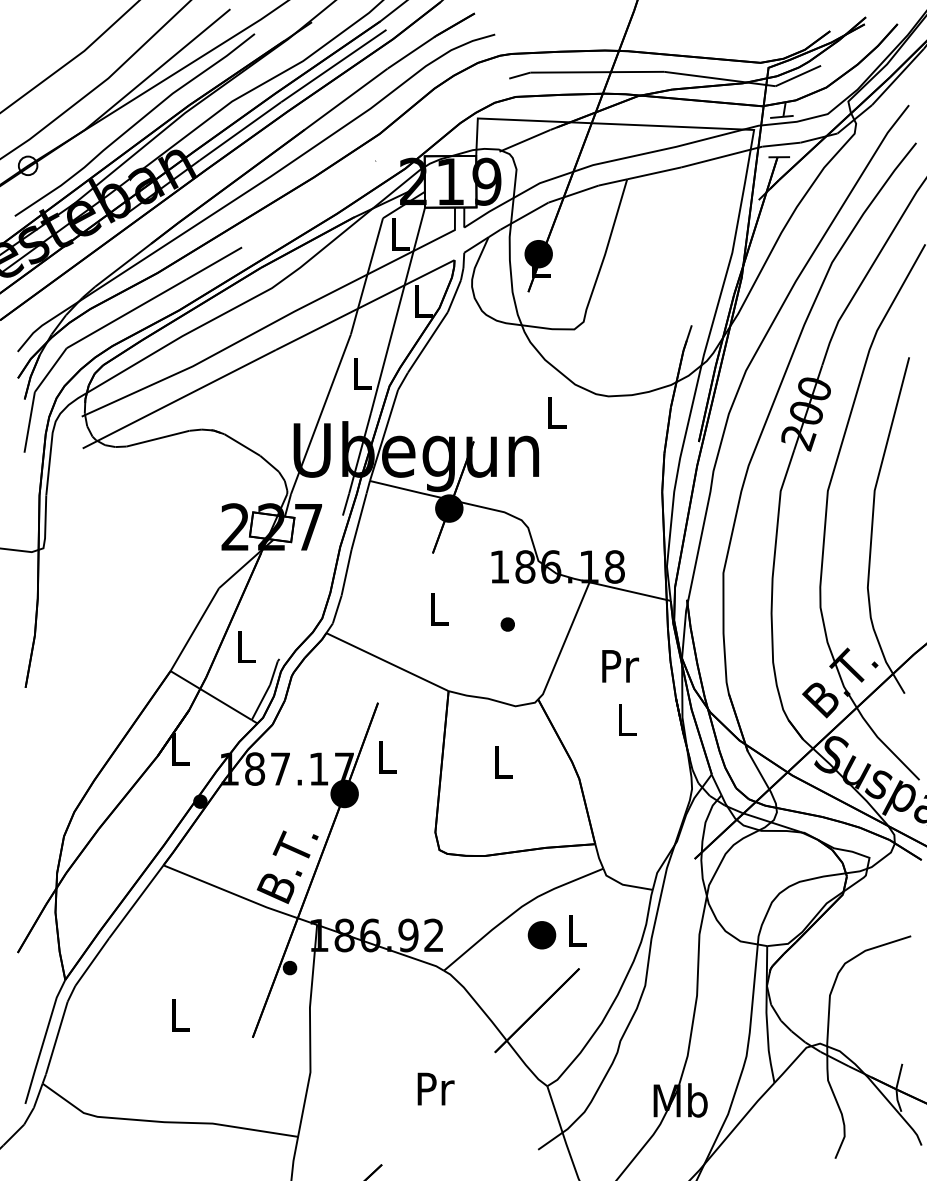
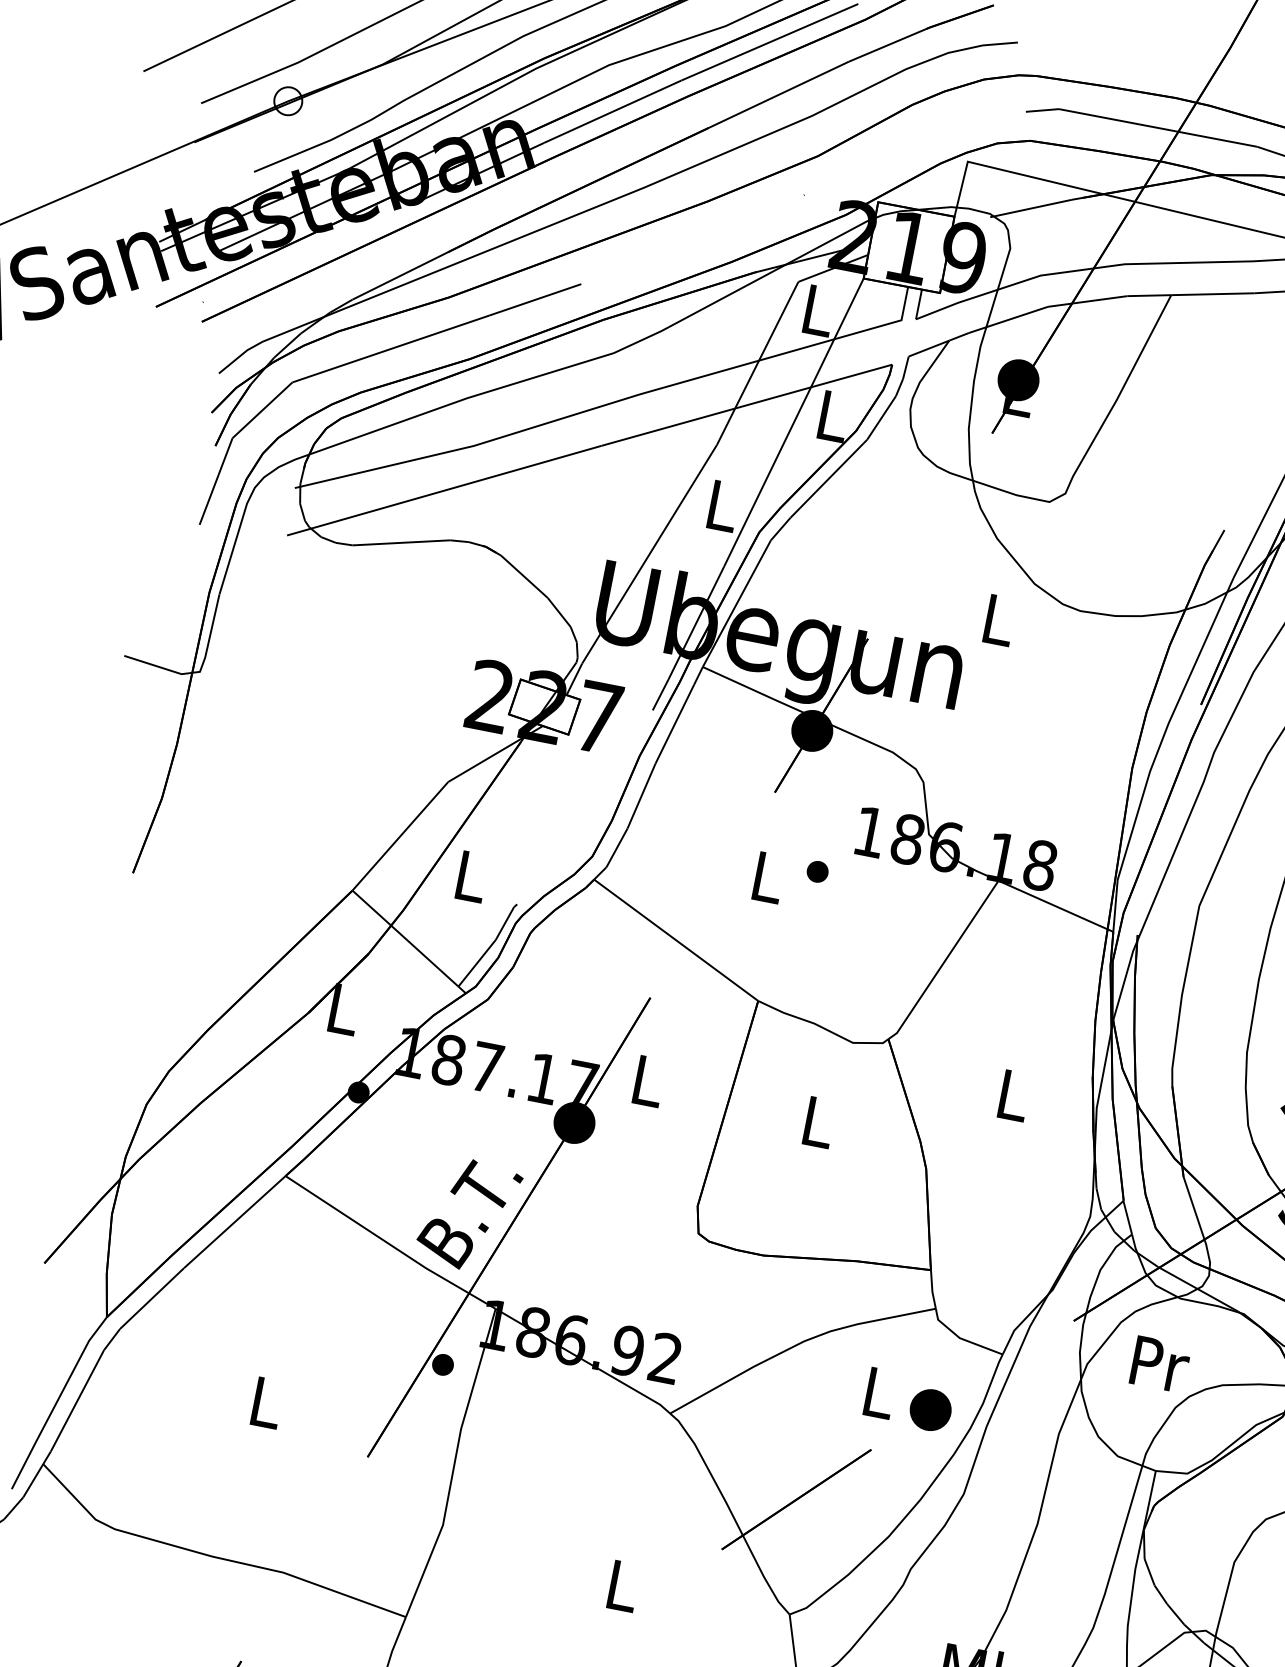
part: (507, 624) -> (817, 871), moved
text: (620, 666) -> (1160, 1364), moved
part: (541, 935) -> (929, 1410), moved
text: (435, 1088) -> (623, 1585), Pr -> L

